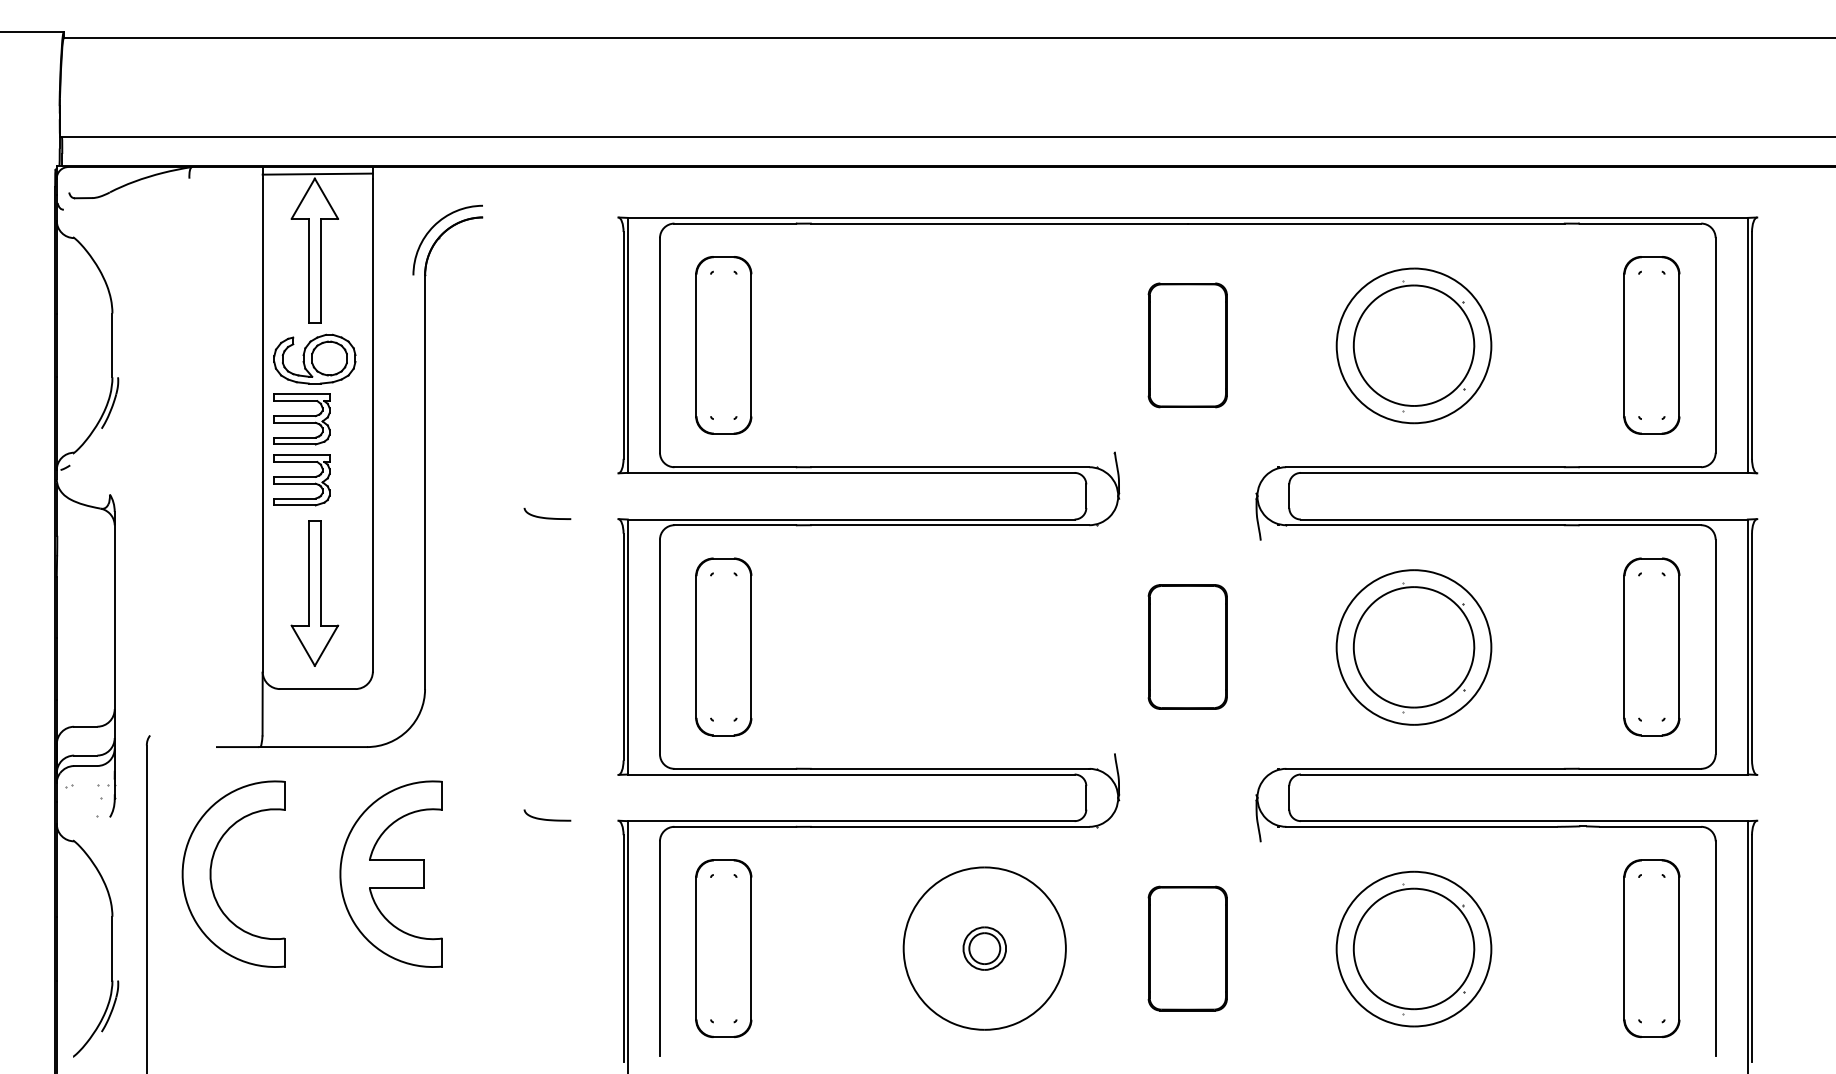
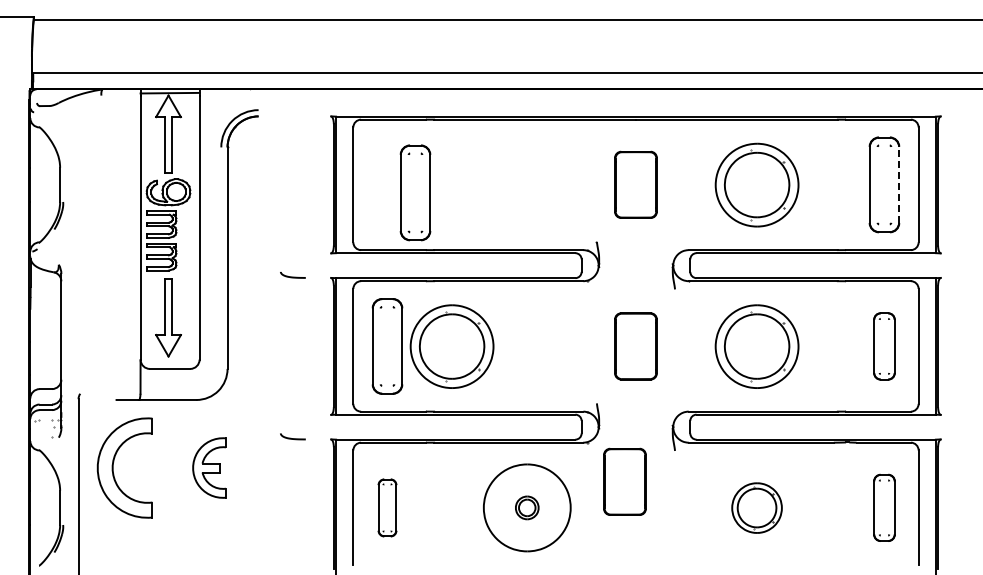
part: (723, 344) -> (415, 192), moved
line: (1679, 344) -> (899, 184), solid -> dashed
part: (843, 647) -> (451, 346), added
part: (1651, 647) -> (884, 346), size x0.7
part: (391, 873) -> (209, 467), size x0.6
part: (723, 947) -> (387, 507), size x0.6
part: (1186, 947) -> (624, 481), moved
part: (1412, 947) -> (756, 507), size x0.6
part: (1651, 947) -> (884, 507), size x0.7

